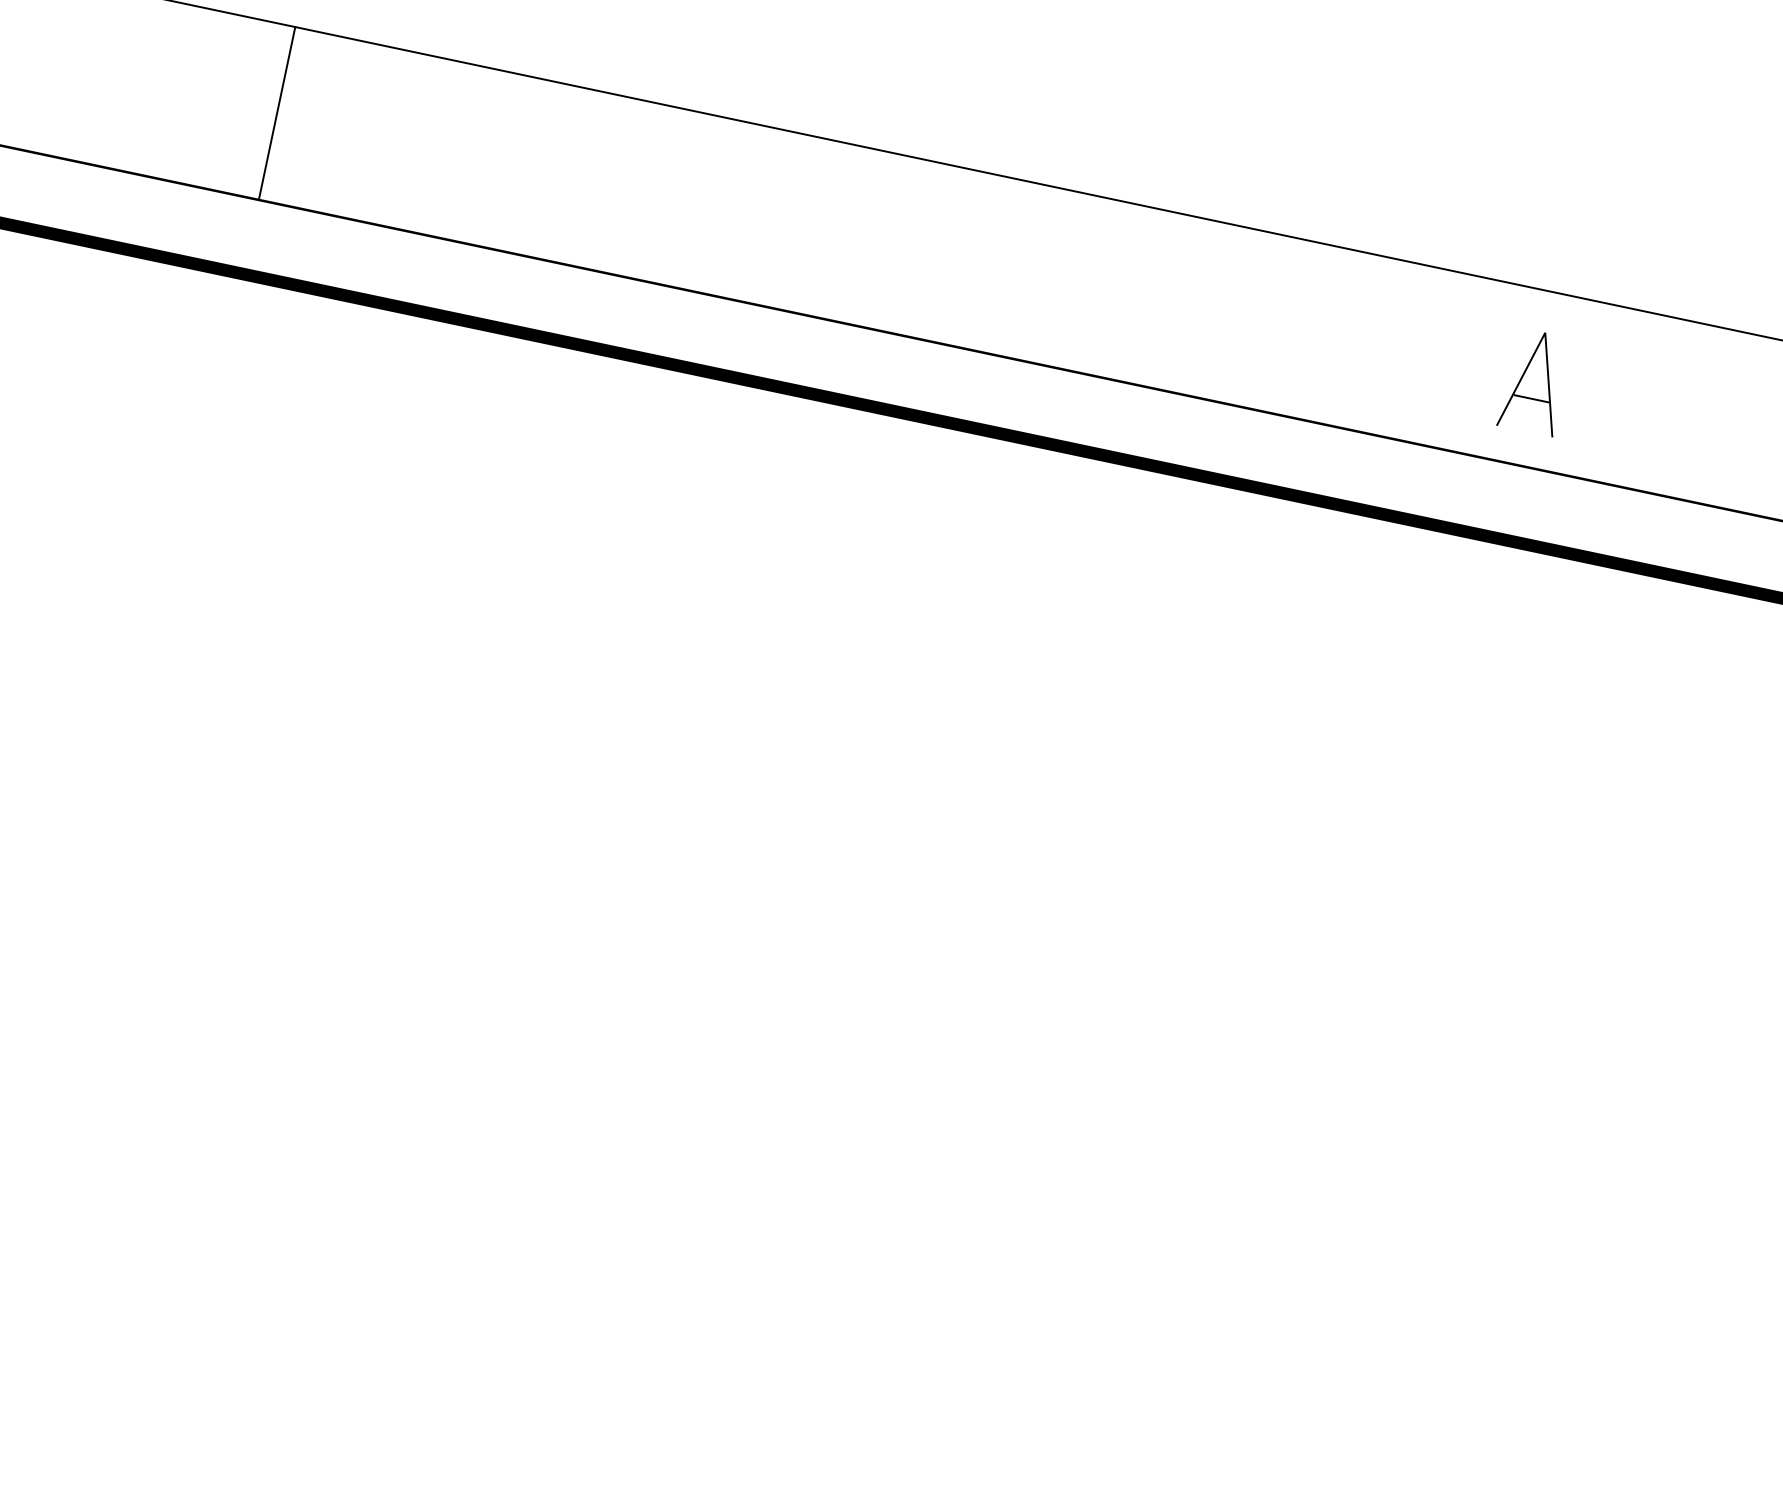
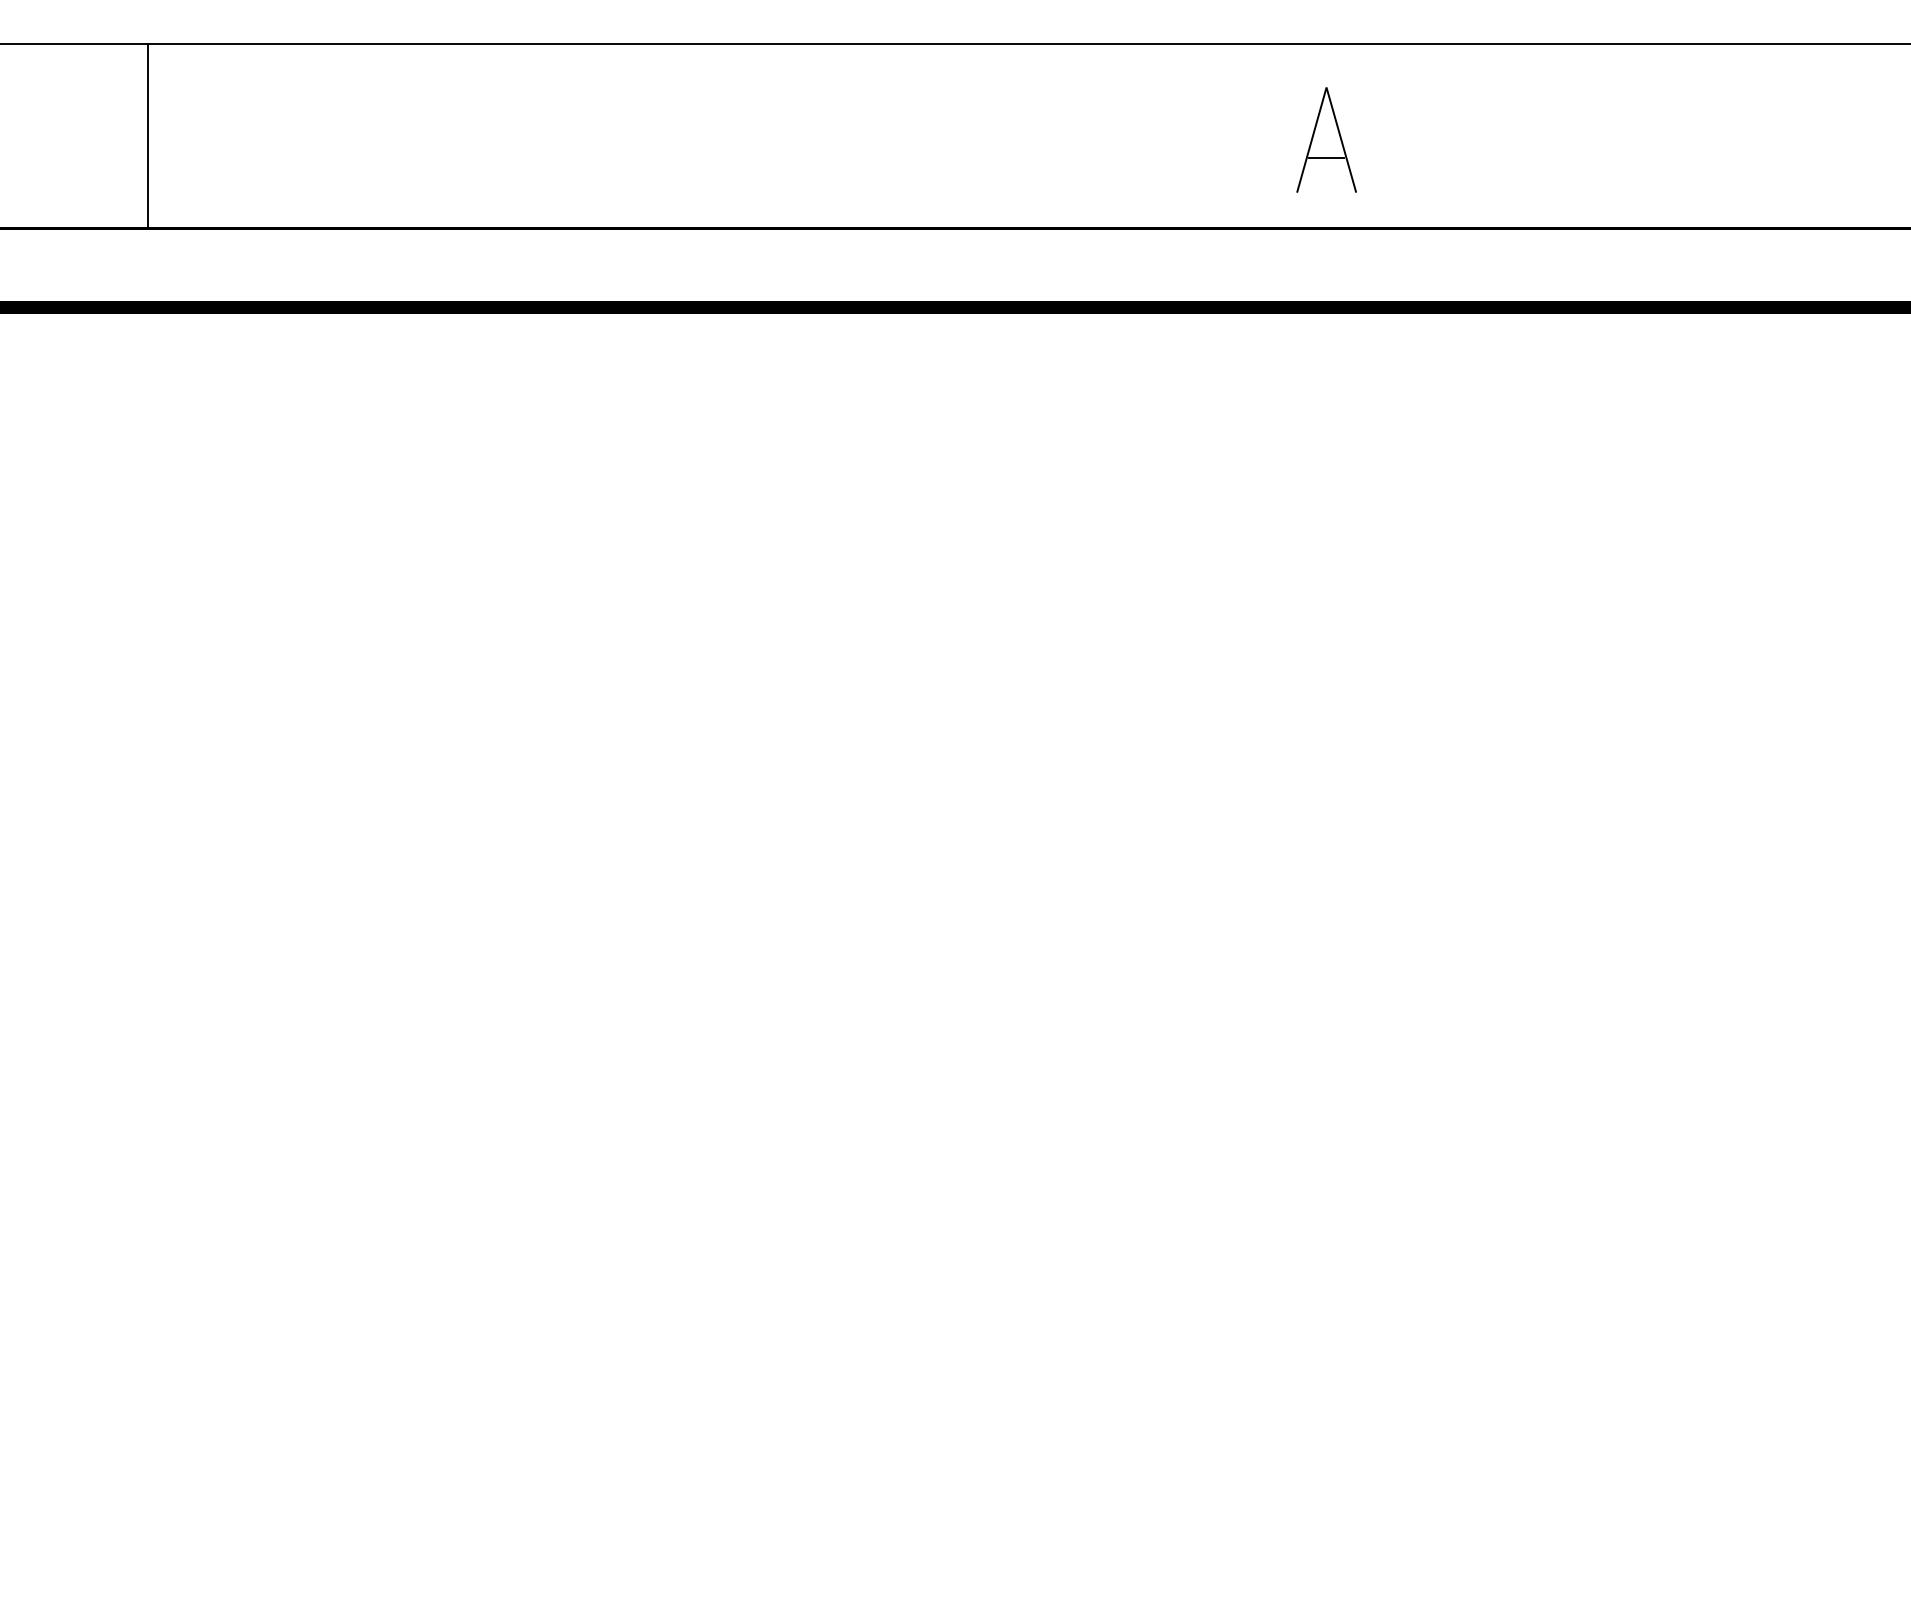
line: (277, 113) -> (147, 136), moved
part: (1534, 381) -> (1326, 139), moved

